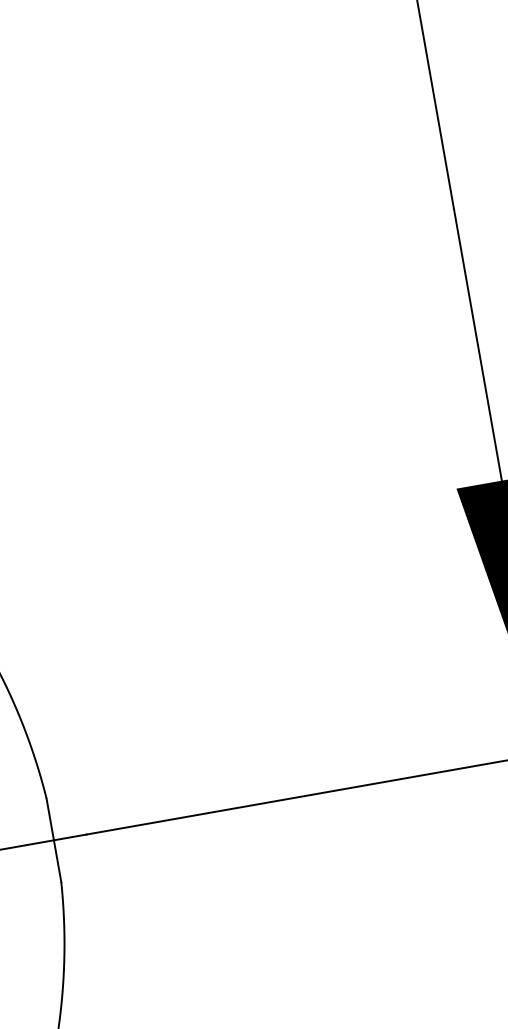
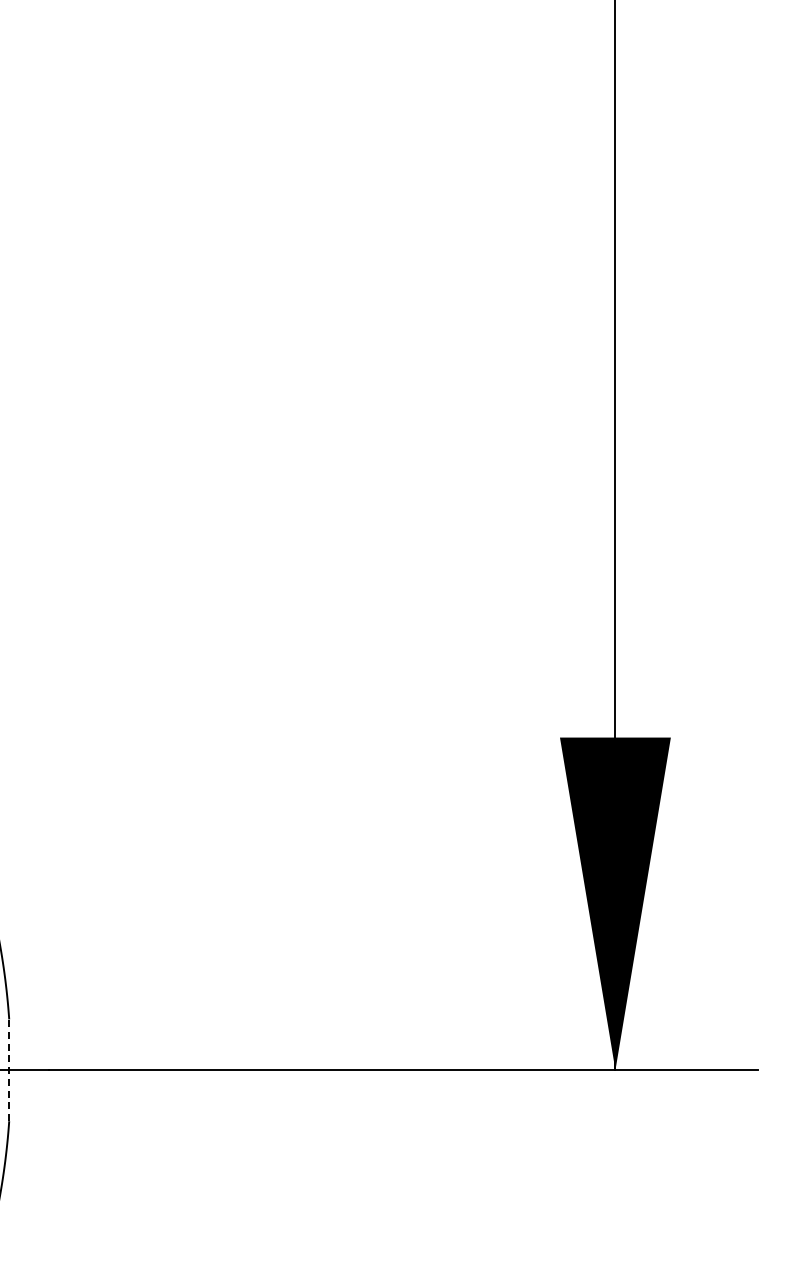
line: (54, 840) -> (9, 1070), solid -> dashed

